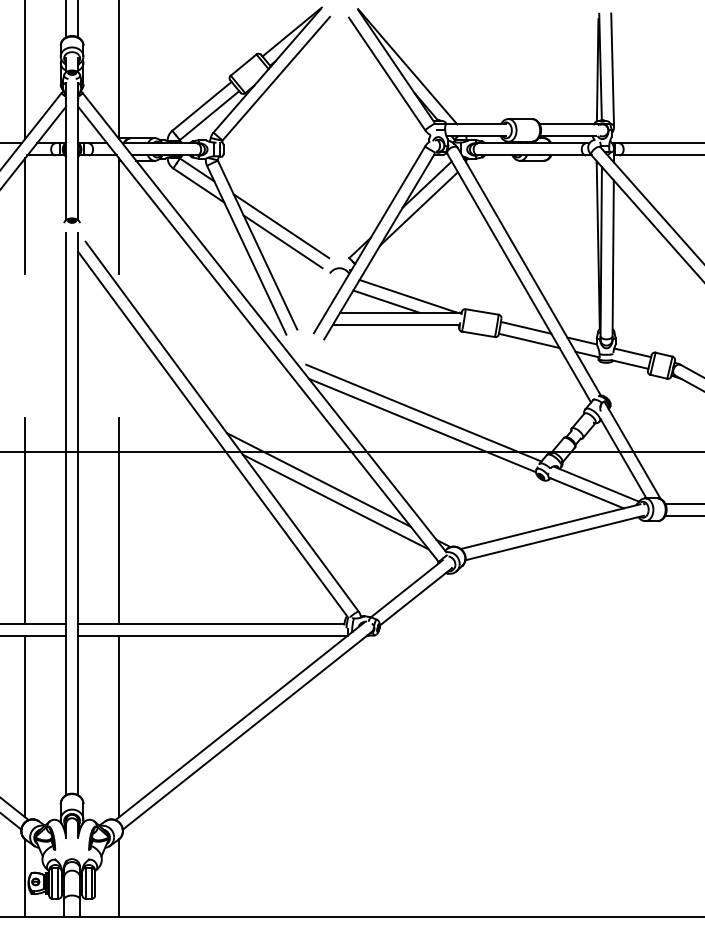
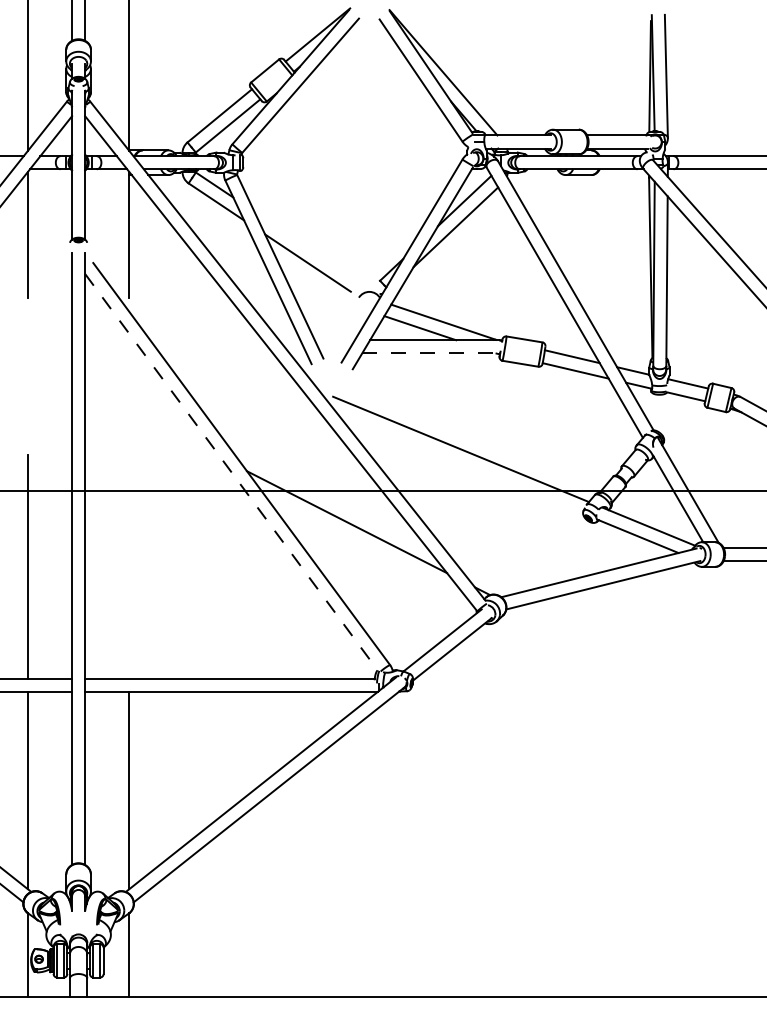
line: (281, 225) -> (306, 245), removed
line: (396, 324) -> (431, 353), solid -> dashed
line: (422, 425) -> (459, 462), removed
line: (212, 434) -> (231, 472), solid -> dashed
line: (335, 501) -> (365, 545), removed
line: (118, 520) -> (129, 566), removed

